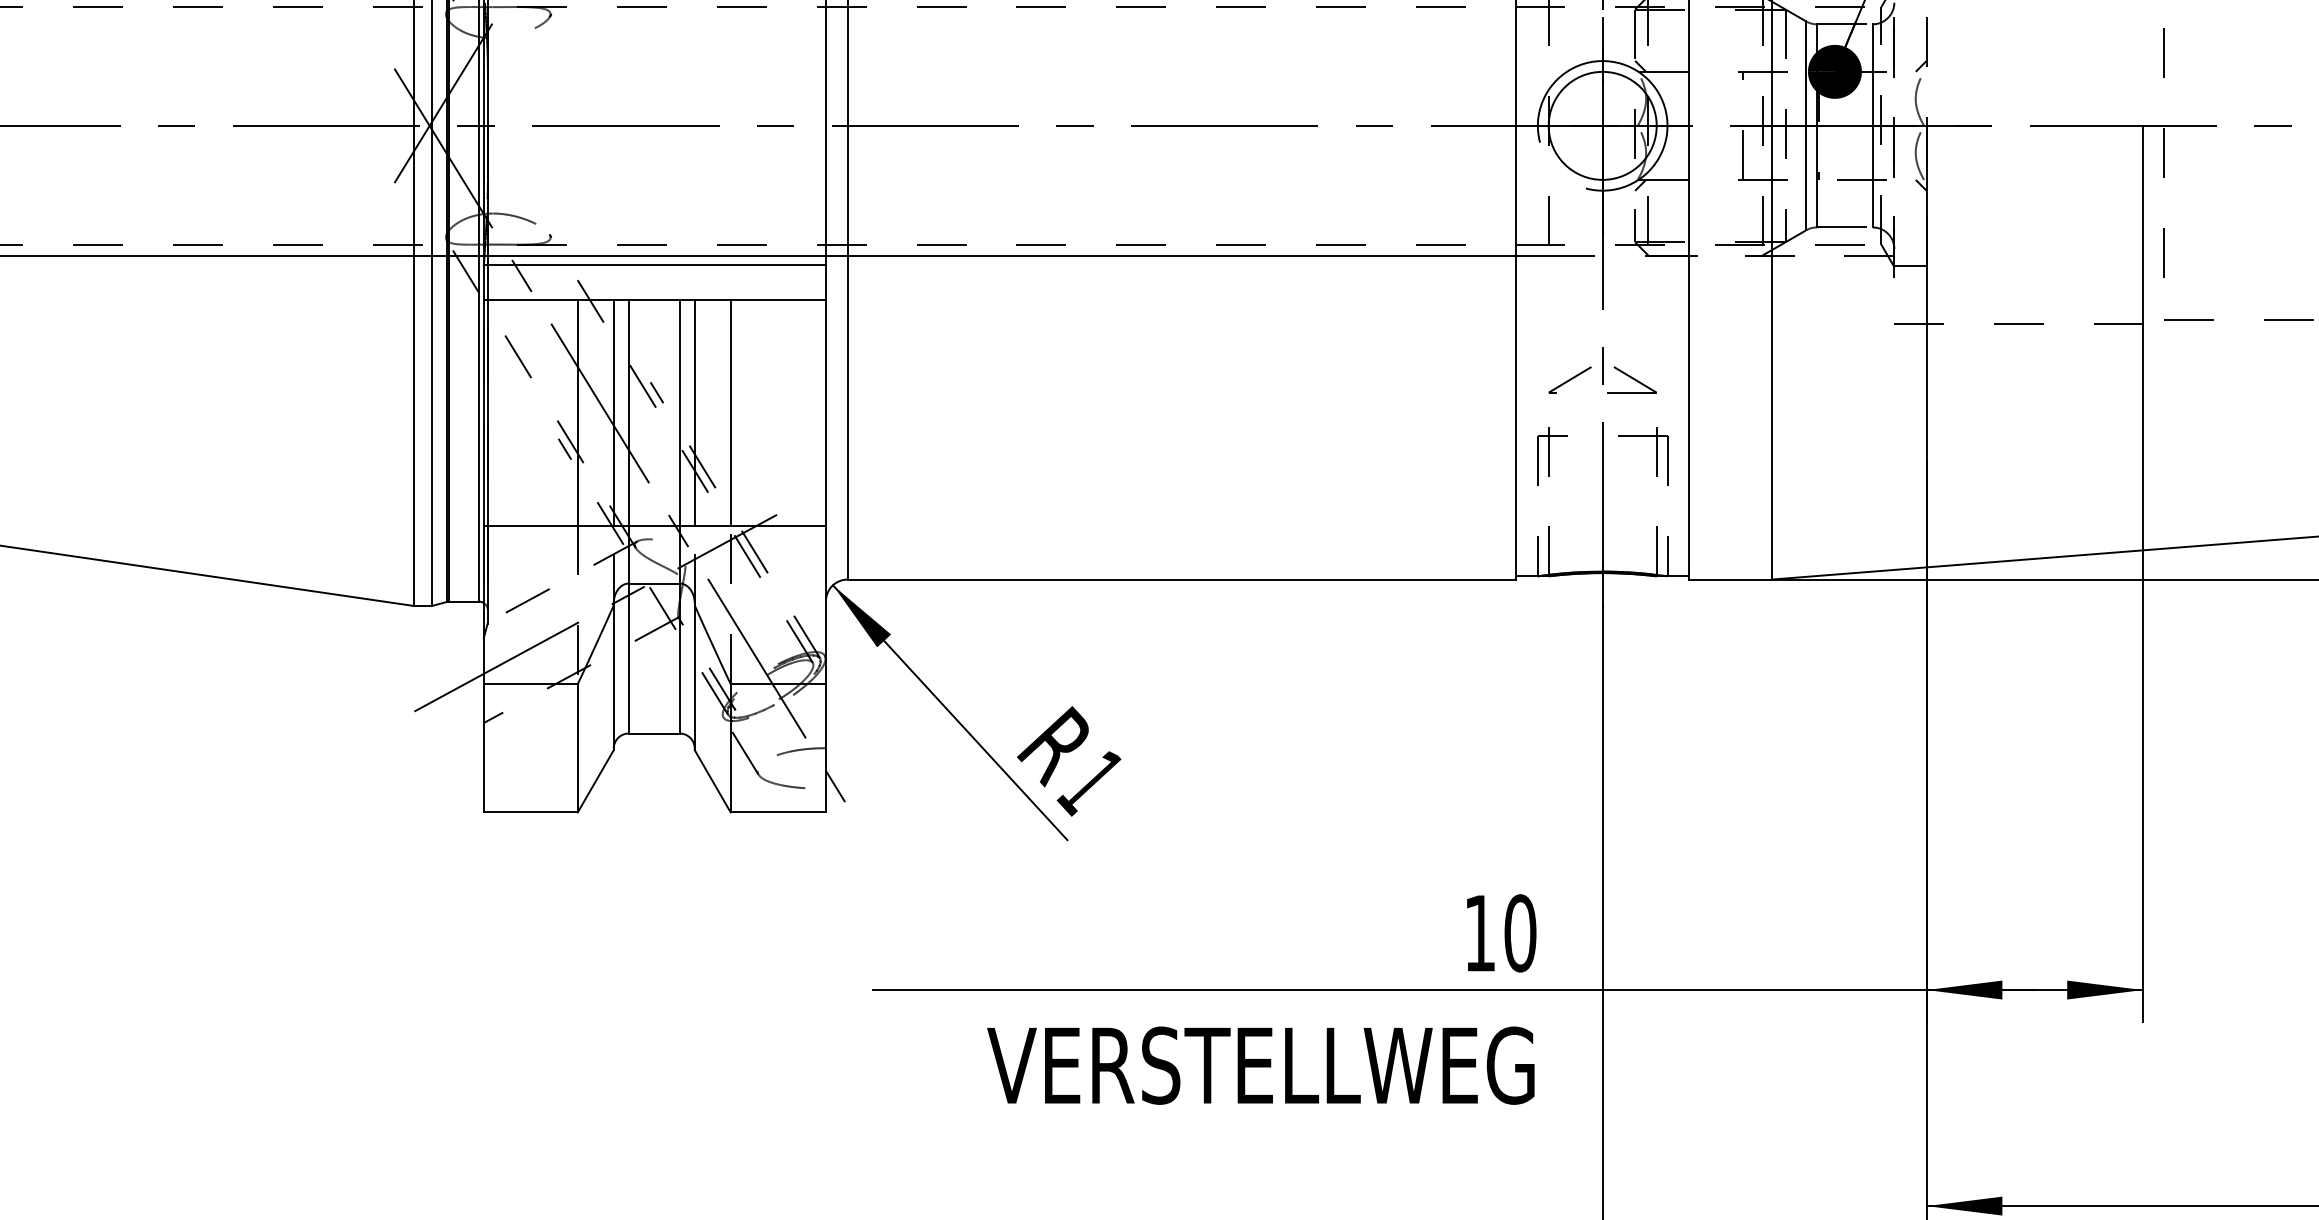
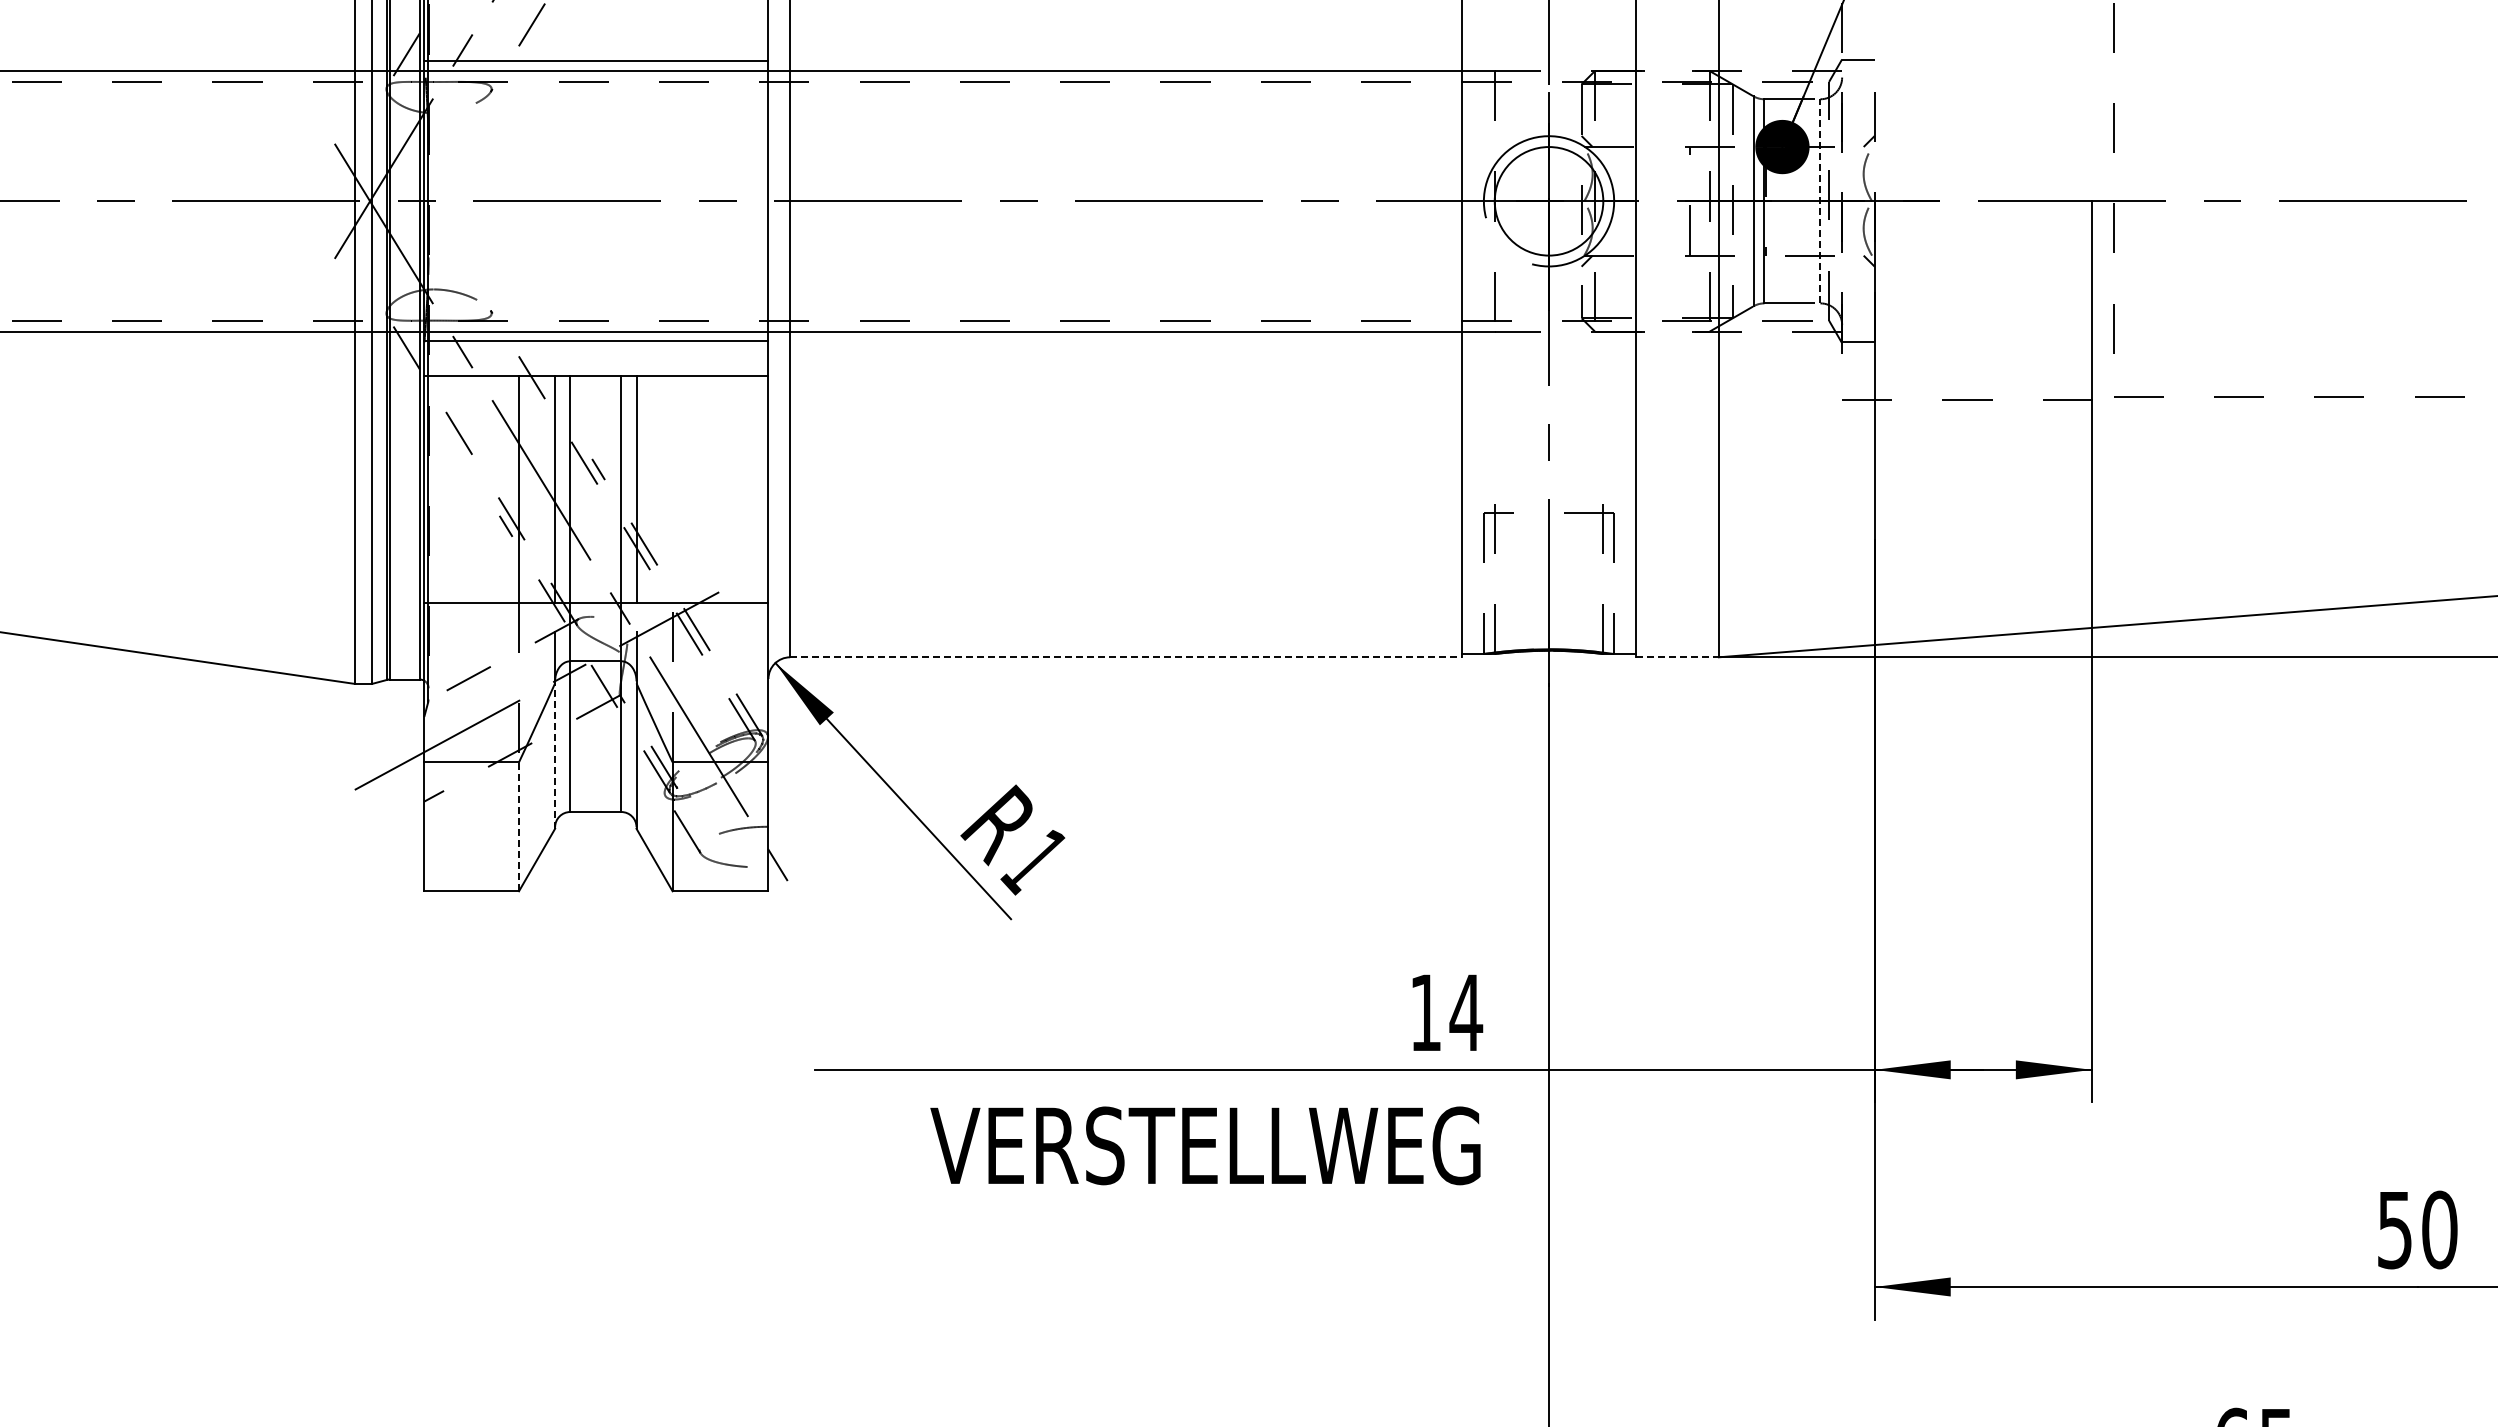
line: (1872, 125) -> (1820, 200), solid -> dashed
part: (1607, 391) -> (1553, 468), removed
line: (730, 412) -> (672, 489), removed
line: (1182, 579) -> (1126, 657), solid -> dashed
line: (1730, 579) -> (1677, 657), solid -> dashed
line: (614, 677) -> (555, 755), solid -> dashed
line: (578, 747) -> (519, 826), solid -> dashed
text: (1520, 932) -> (1466, 1012), 10 -> 14

